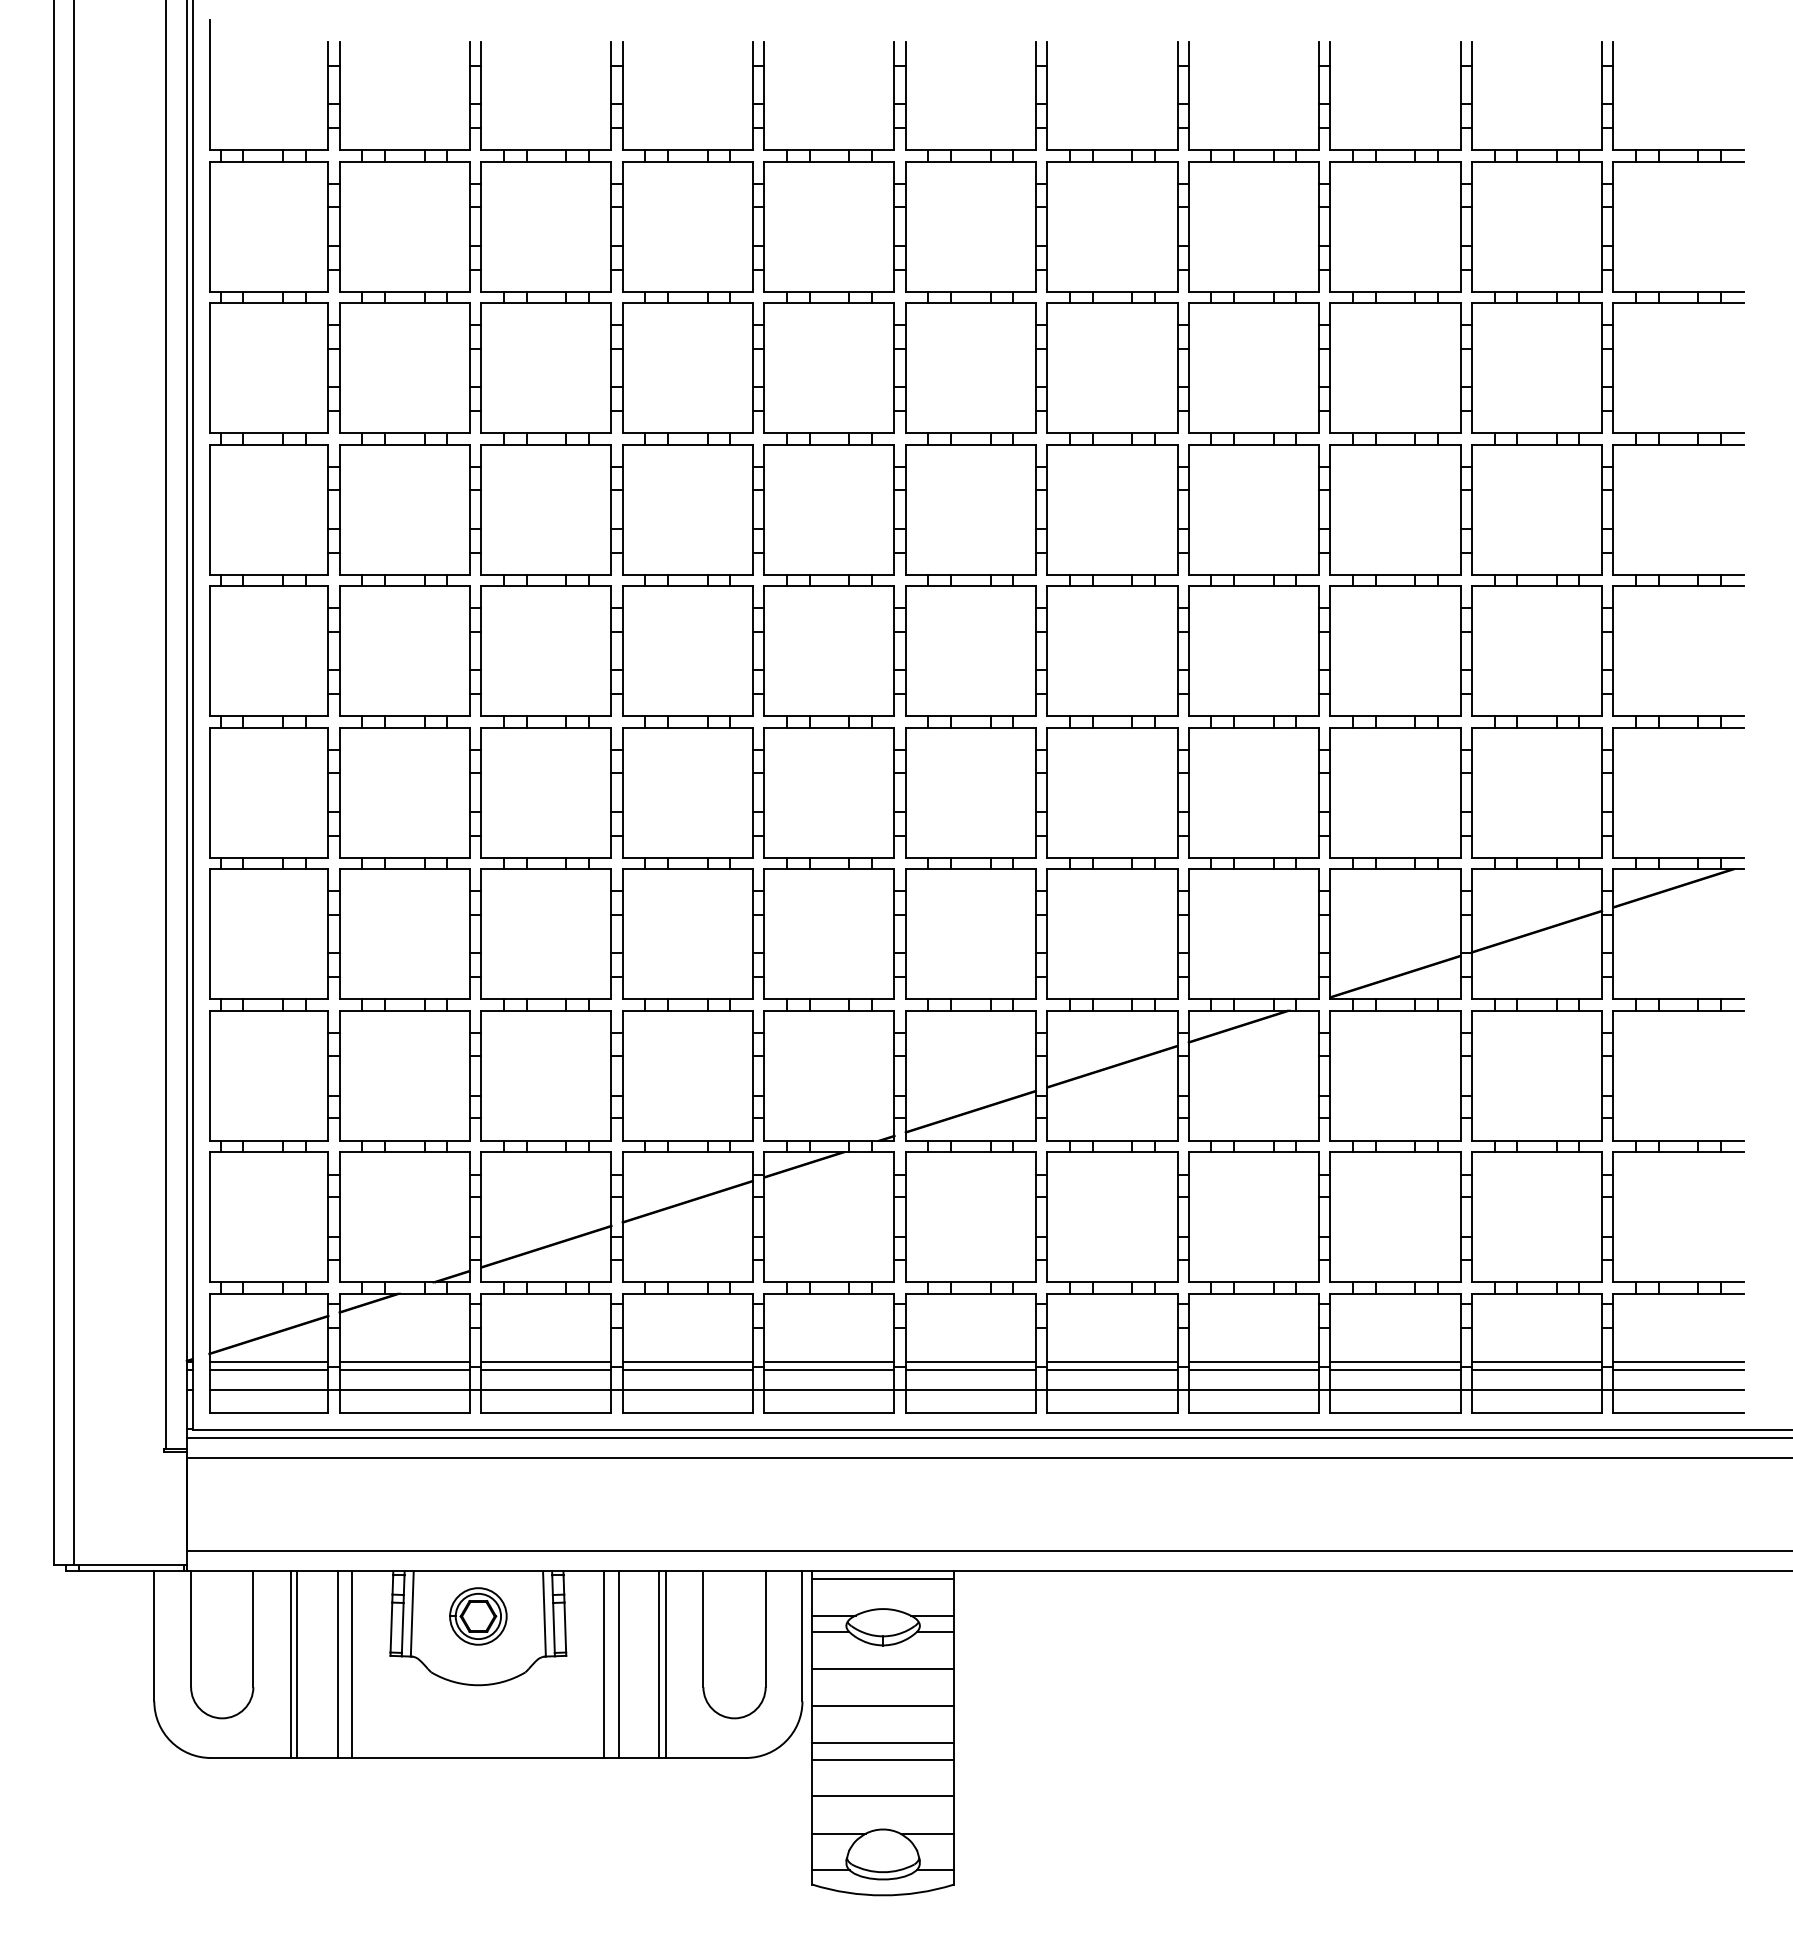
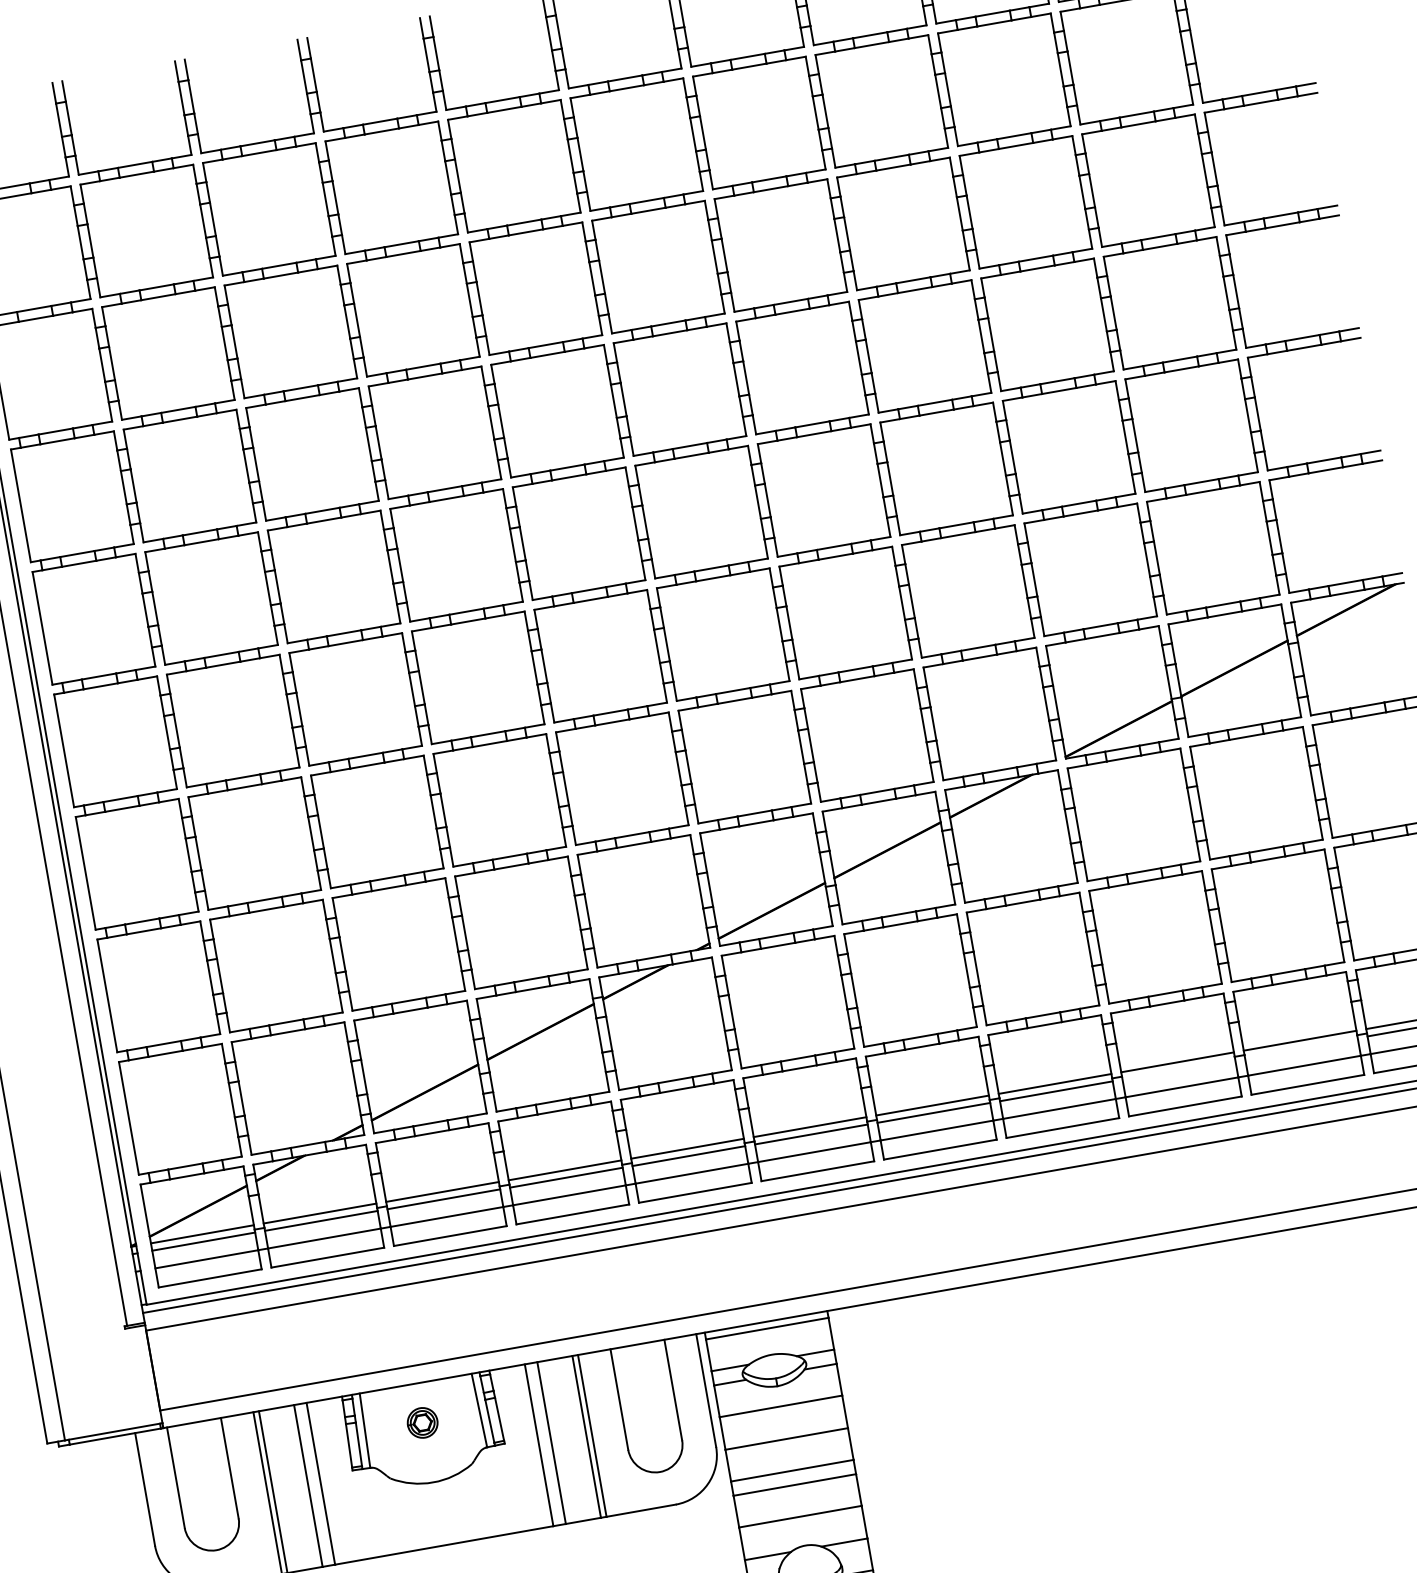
line: (1395, 1370) -> (1178, 1070), removed
line: (1536, 1370) -> (1301, 1048), removed
part: (478, 1616) -> (422, 1422), size x0.6

